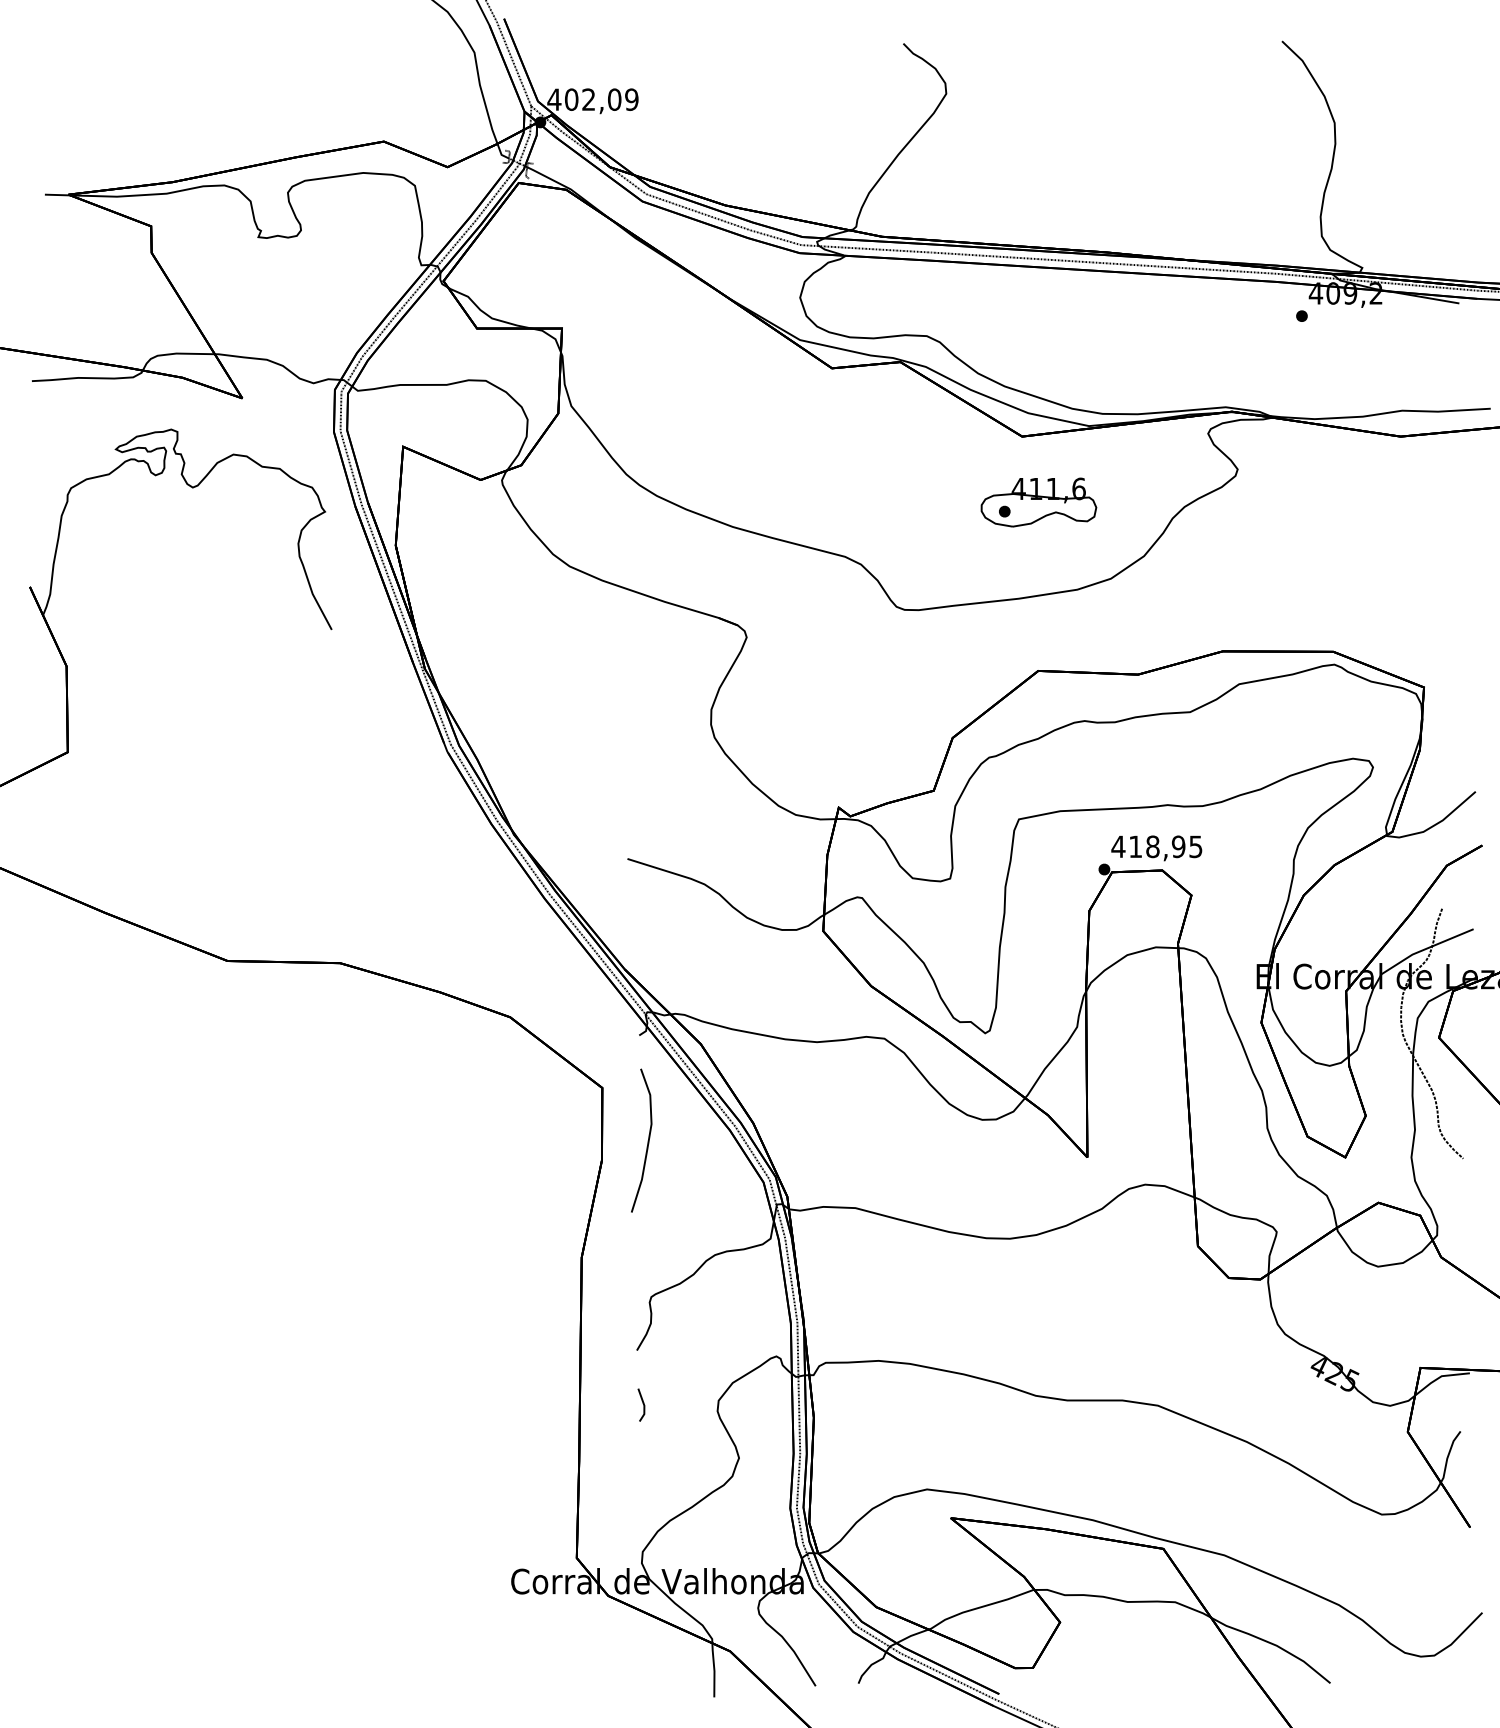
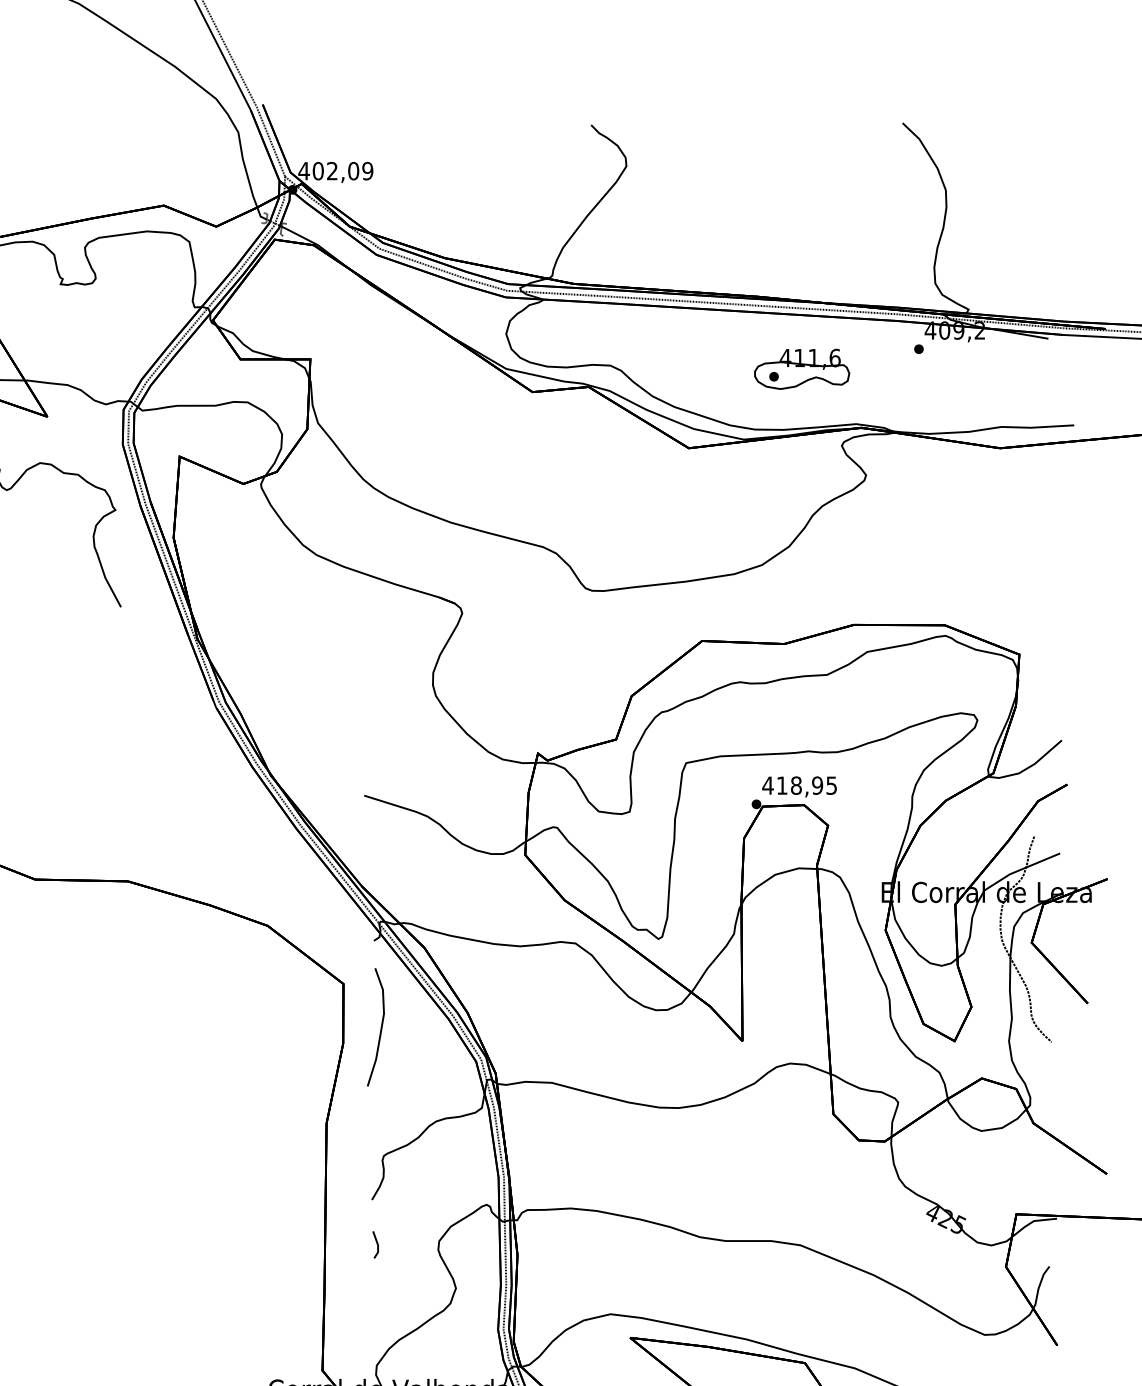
part: (1038, 502) -> (801, 369), moved

